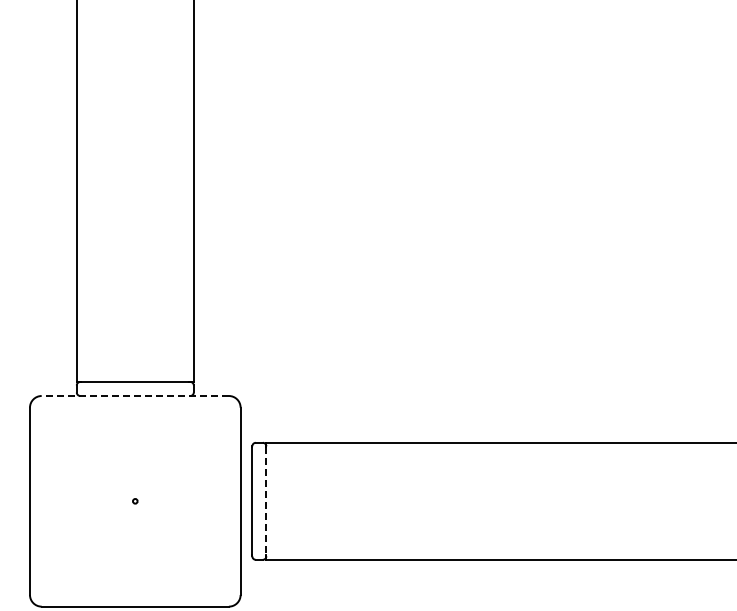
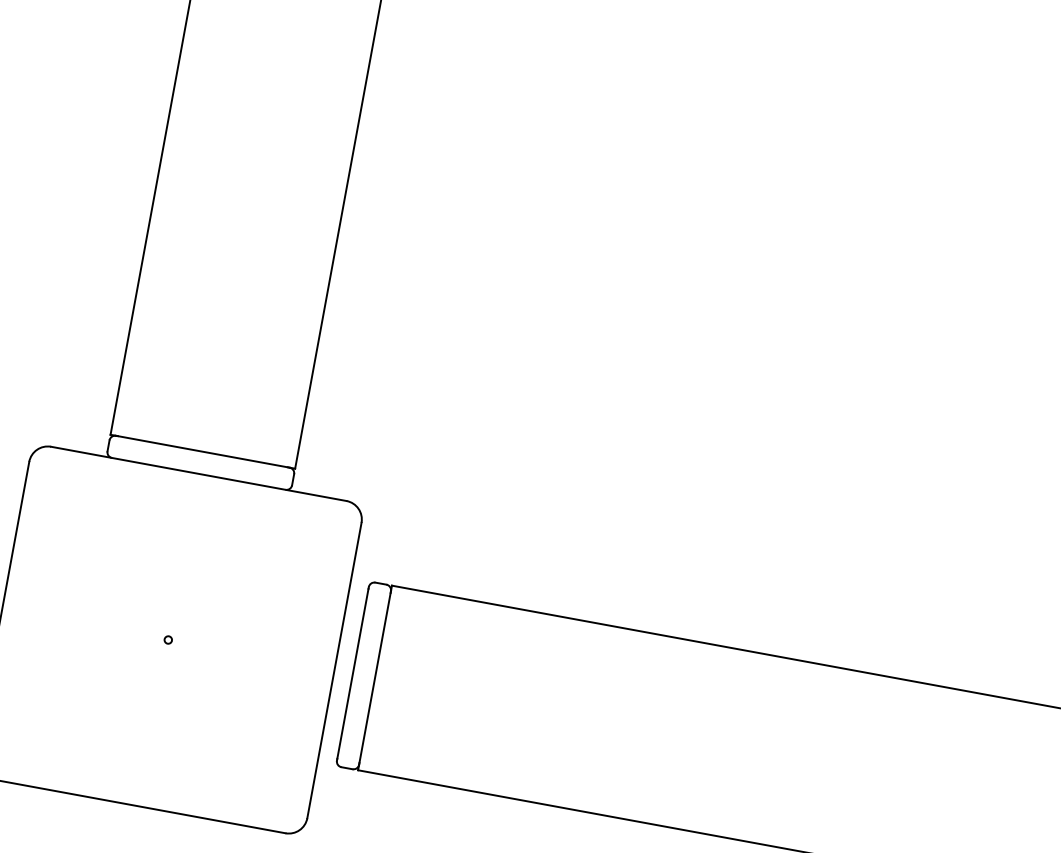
line: (135, 396) -> (198, 474), dashed -> solid
line: (266, 501) -> (375, 678), dashed -> solid

